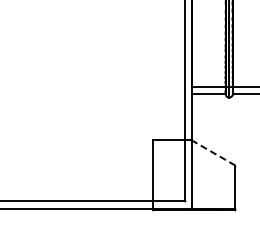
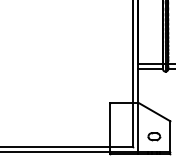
line: (213, 152) -> (154, 111), dashed -> solid
part: (213, 187) -> (154, 137), added

